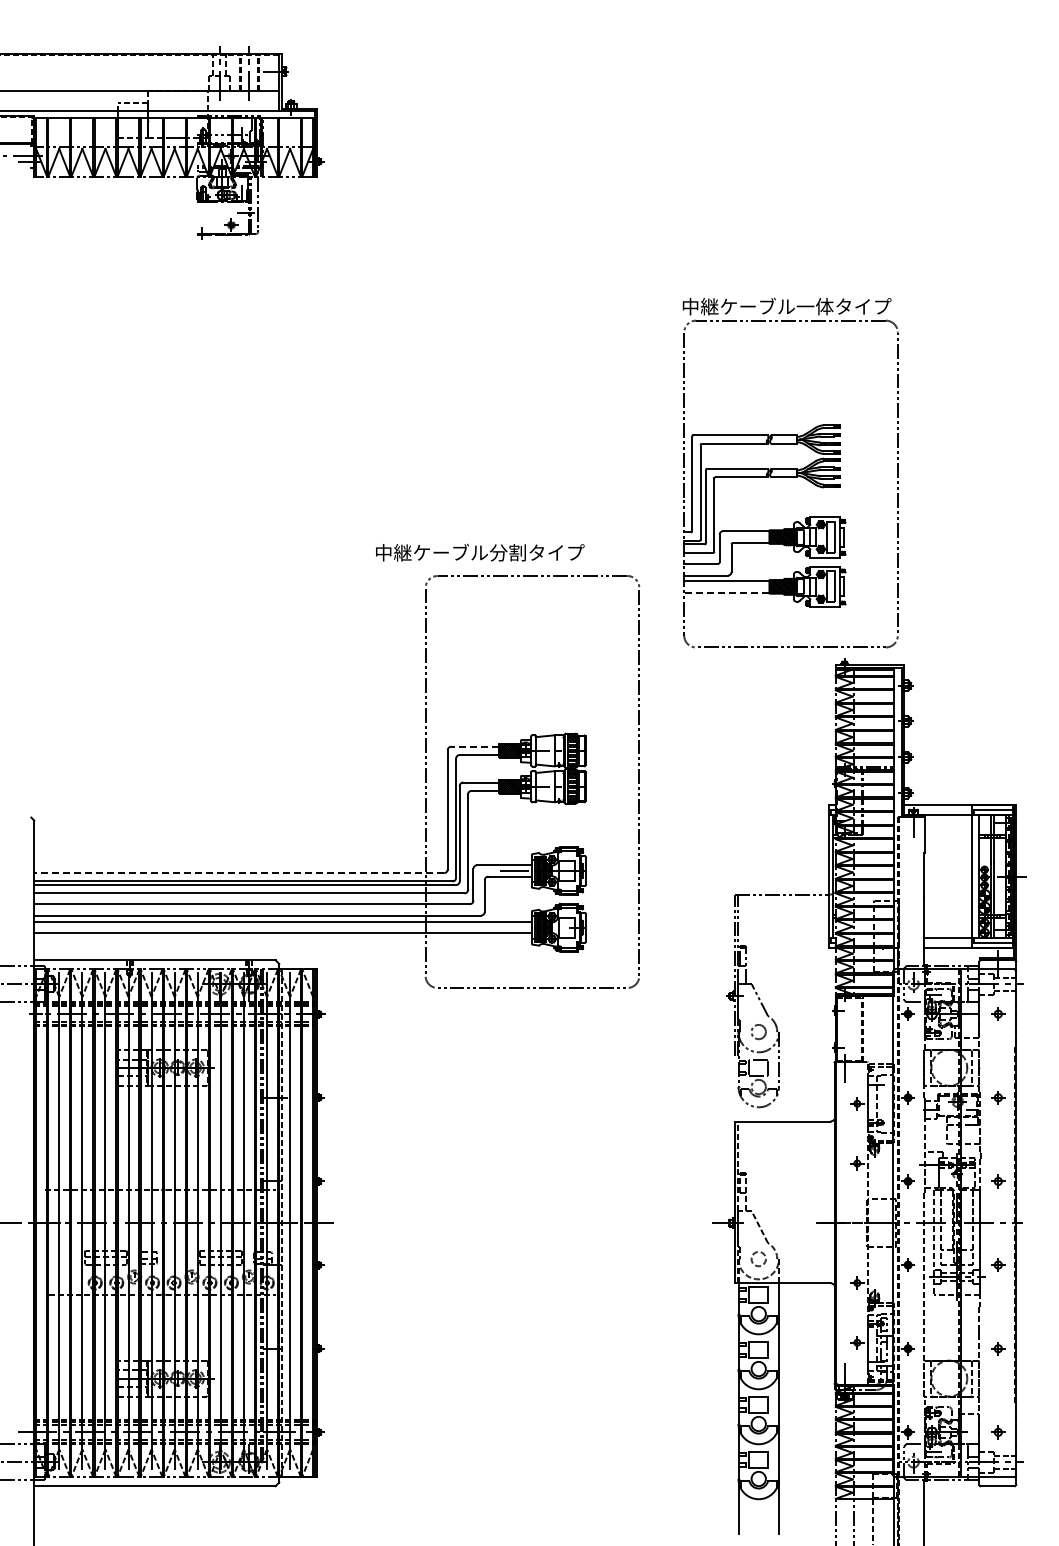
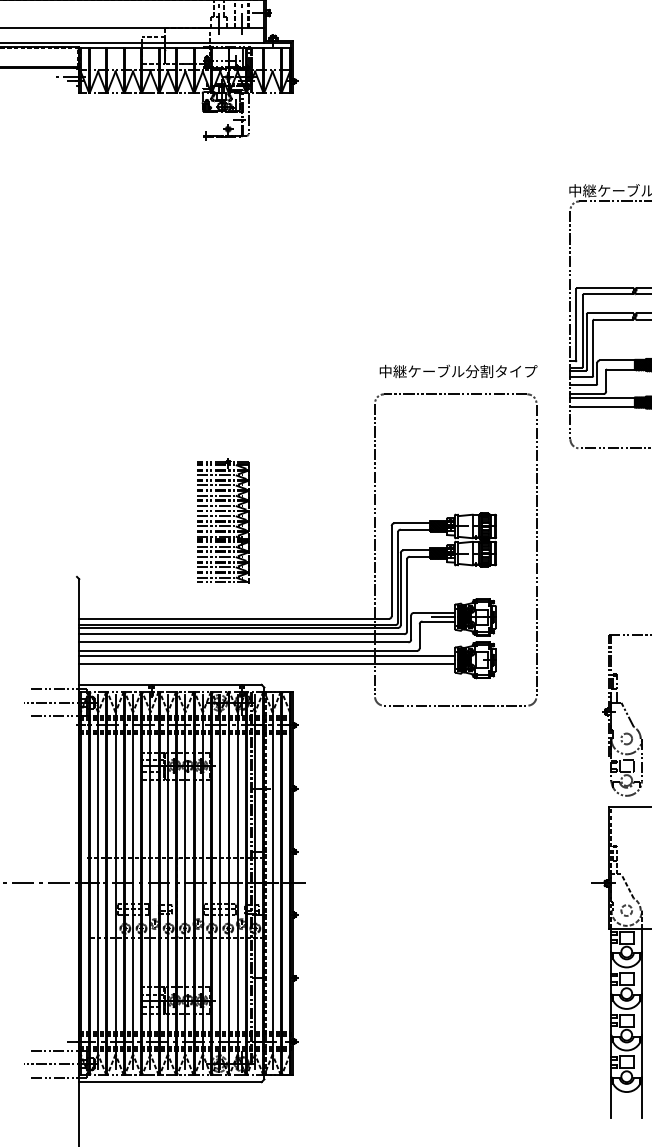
text: (480, 552) -> (458, 371), moved
line: (726, 592) -> (602, 406), dashed -> solid
part: (224, 743) -> (223, 520), added
line: (475, 746) -> (412, 523), dashed -> solid
line: (239, 873) -> (234, 619), dashed -> solid

